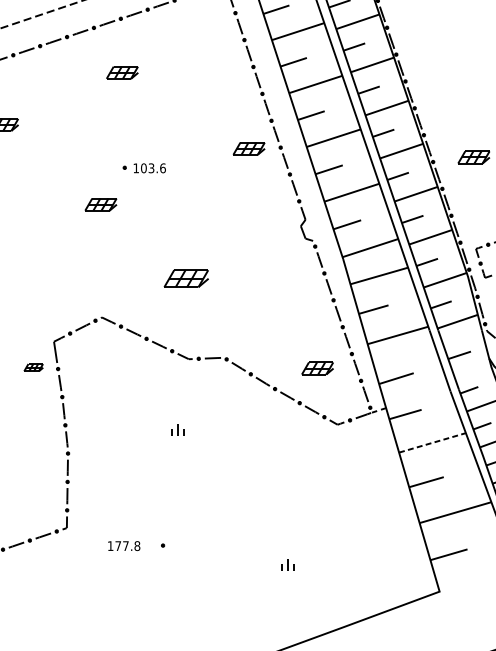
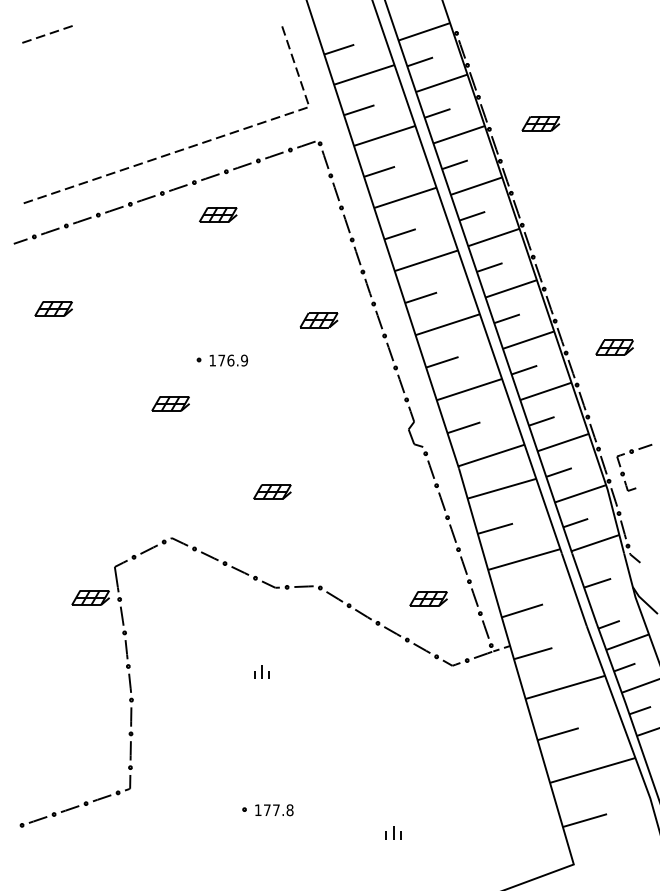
part: (122, 72) -> (218, 214), moved
part: (248, 148) -> (318, 320), moved
text: (153, 168) -> (233, 360), 103.6 -> 176.9
part: (186, 278) -> (272, 491), size x0.71
part: (33, 367) -> (90, 597), size x1.67
line: (432, 442) -> (565, 687), dashed -> solid
text: (124, 546) -> (274, 810), moved

